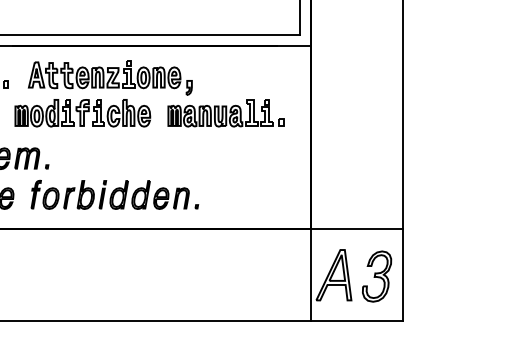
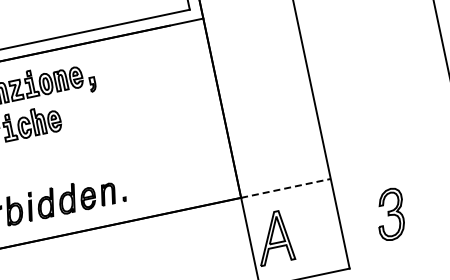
part: (225, 113) -> (133, 102), removed
line: (356, 229) -> (285, 188), solid -> dashed
part: (377, 276) -> (391, 214), moved

